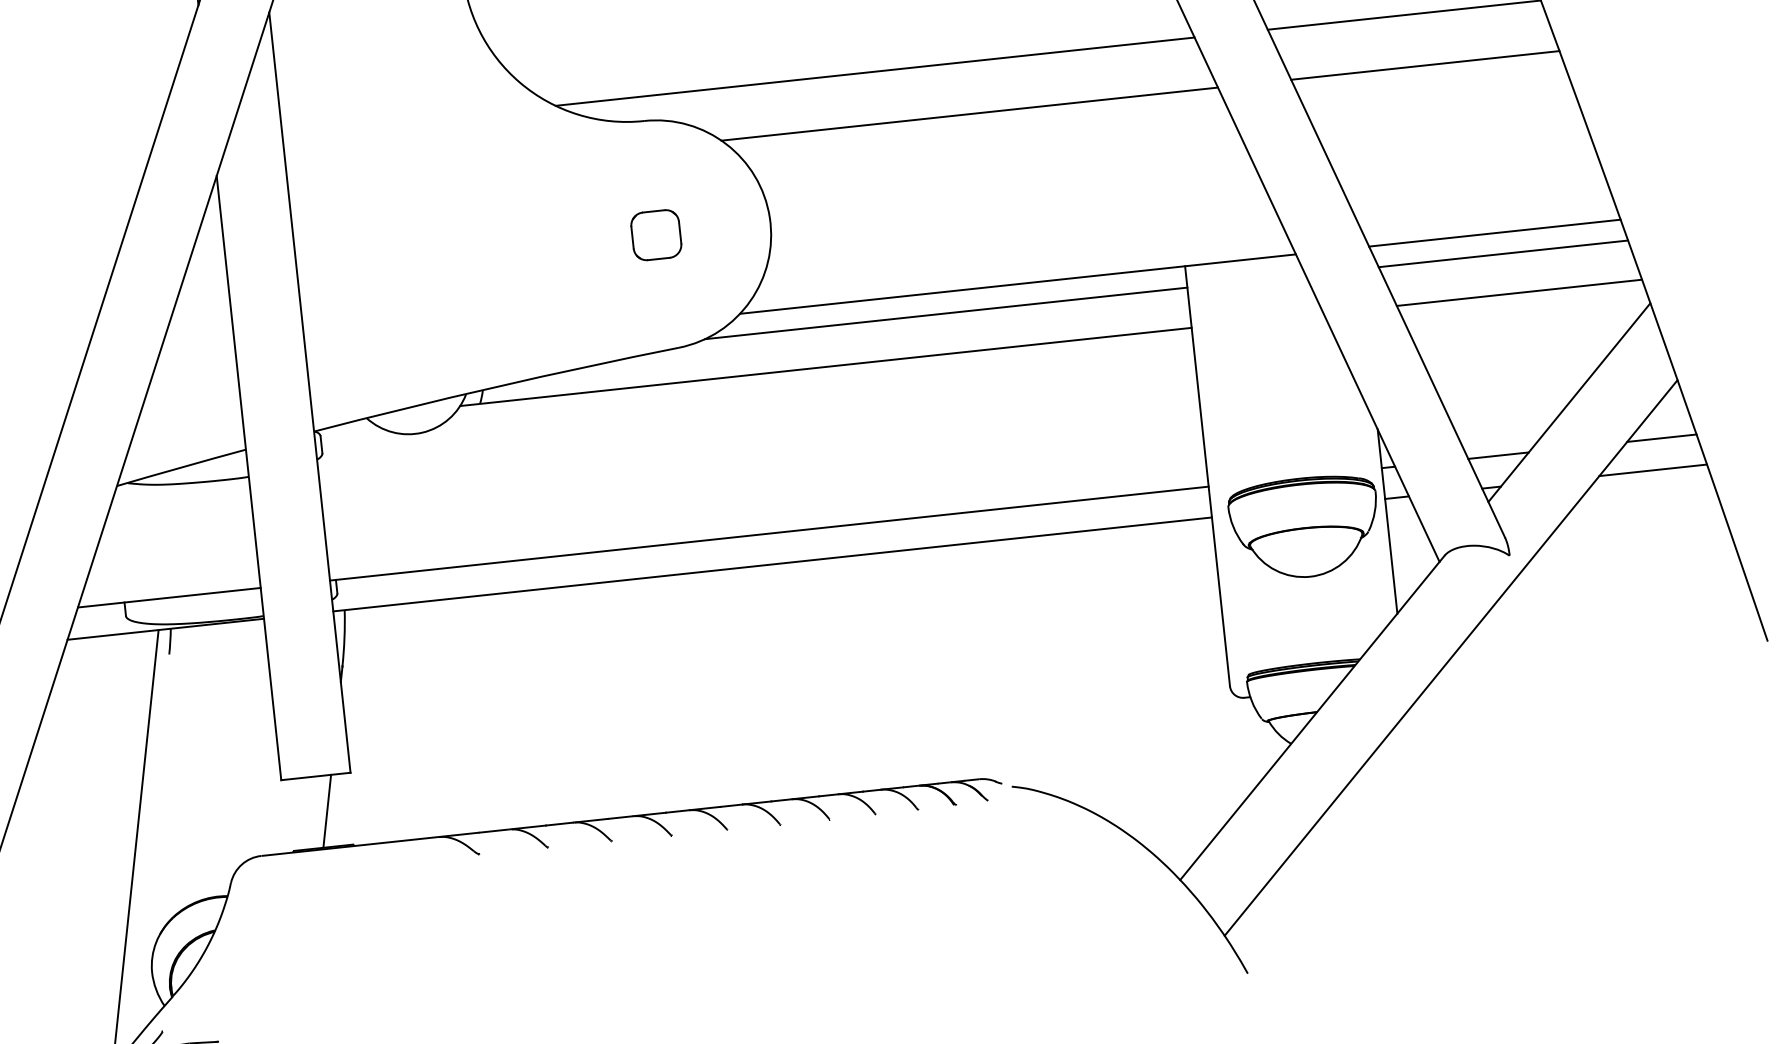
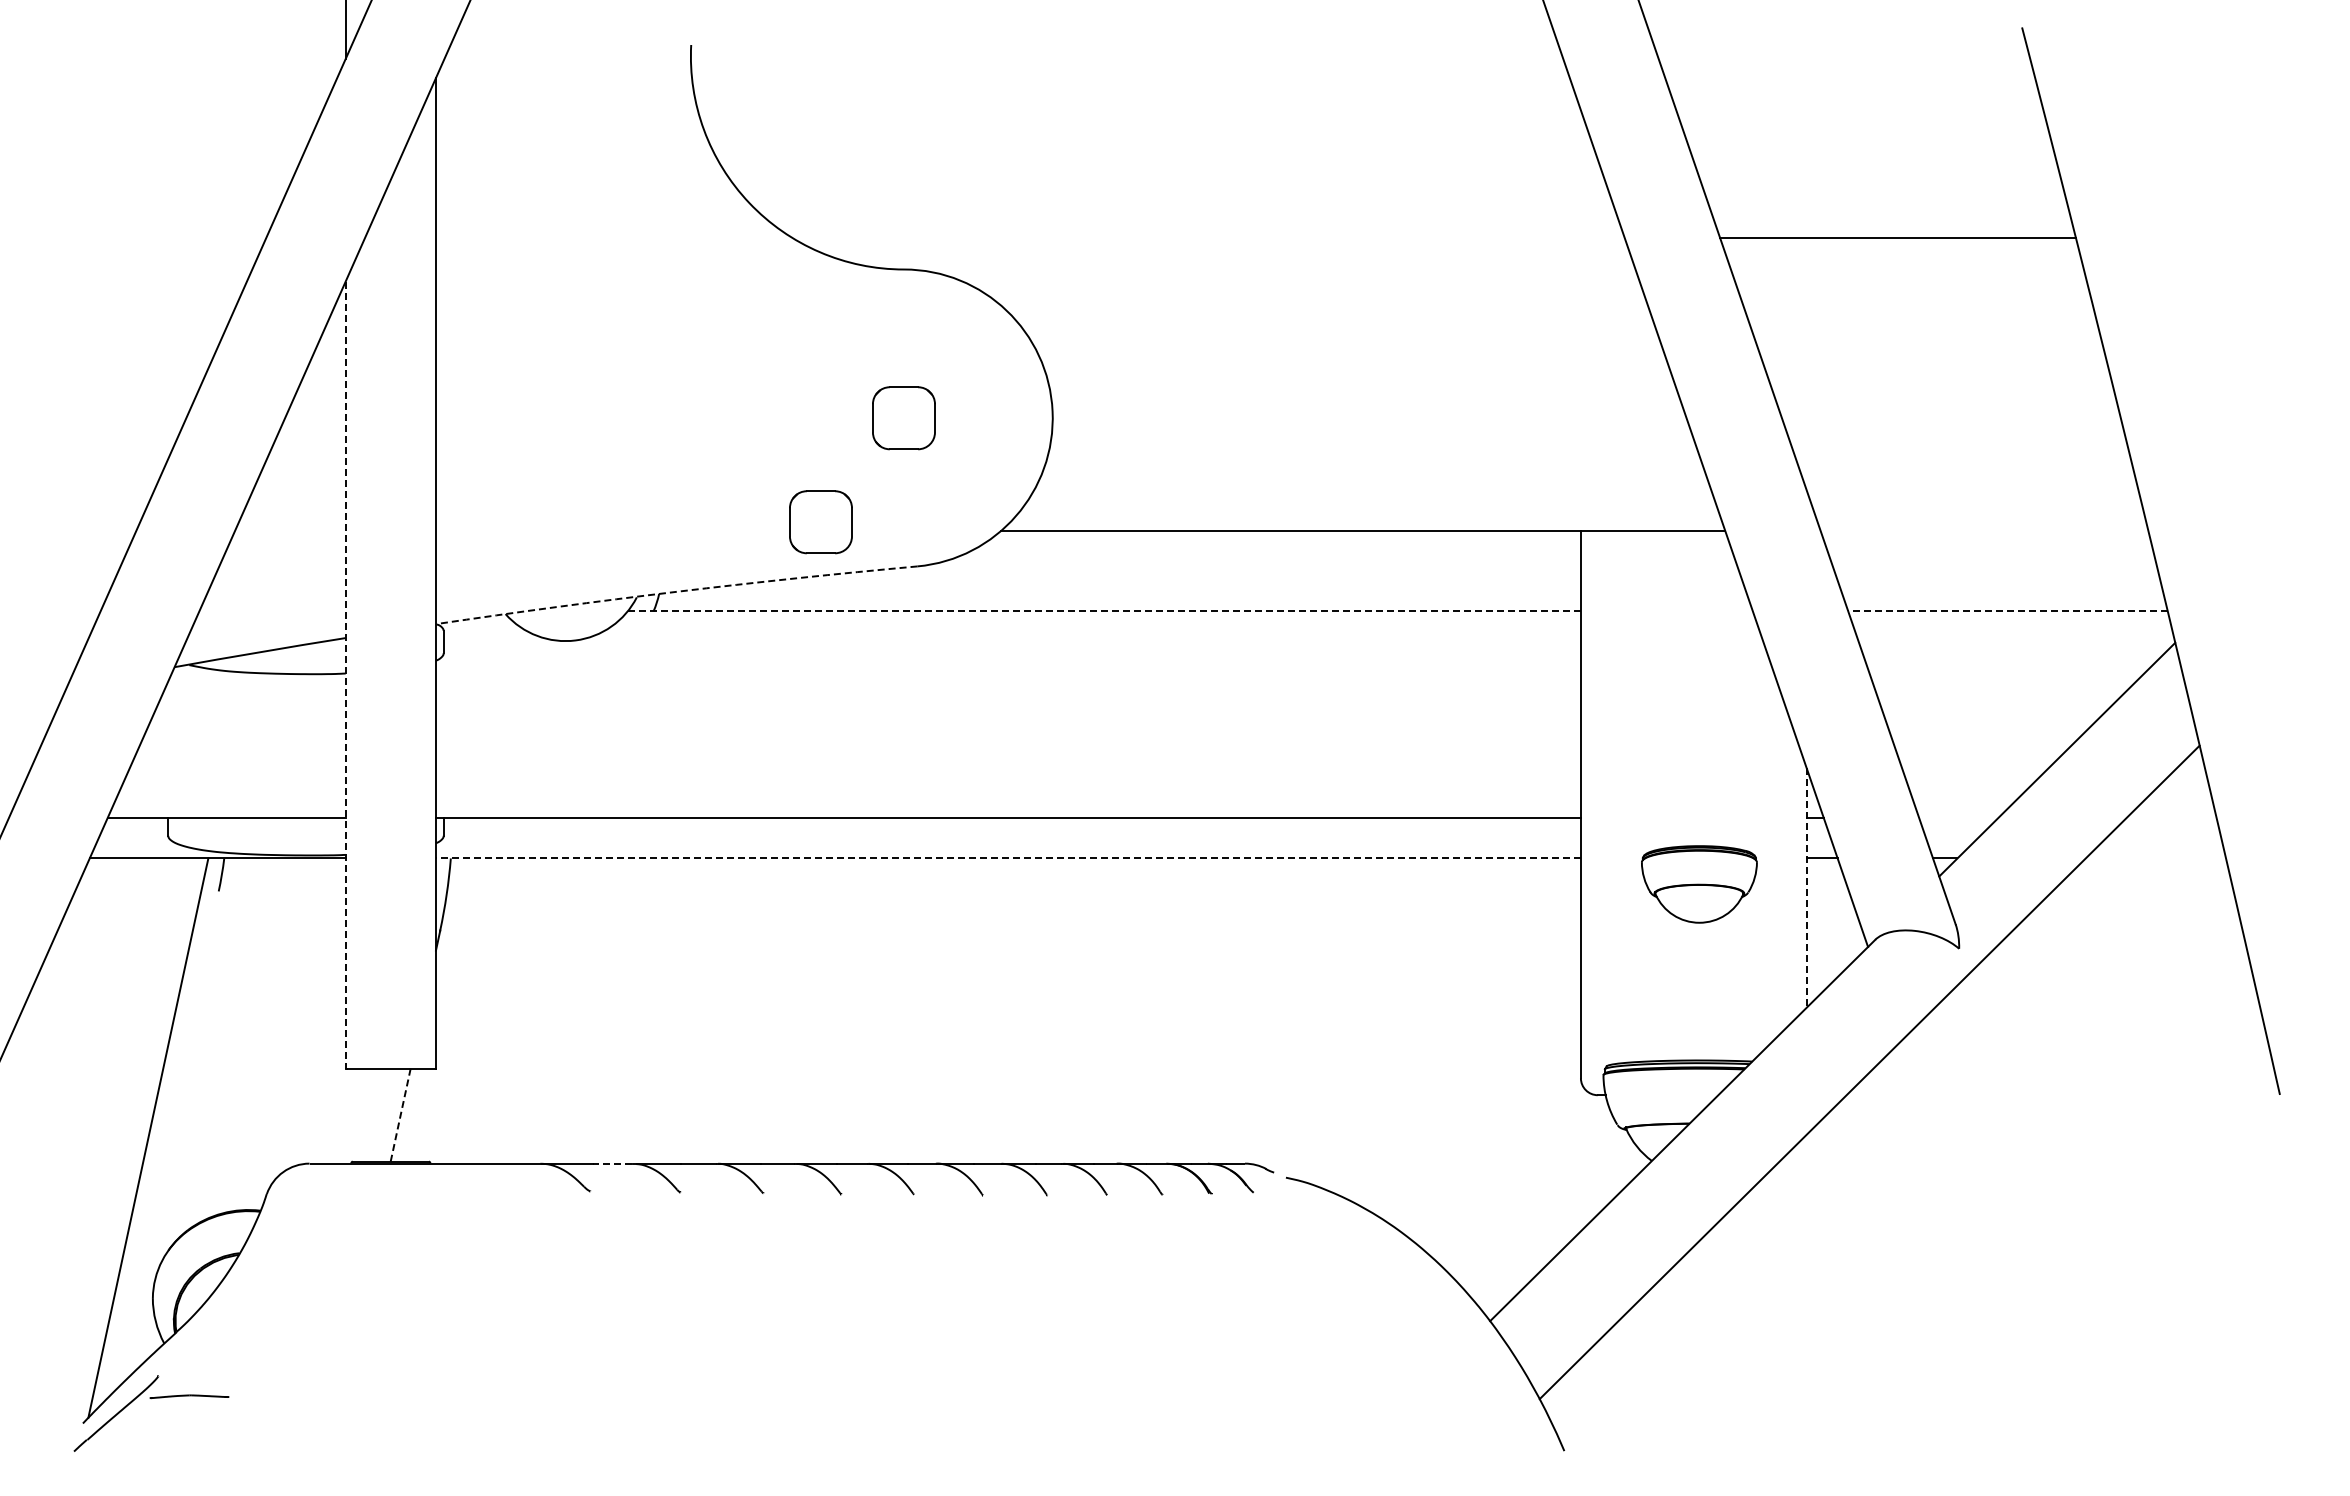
line: (1424, 65) -> (1917, 305), removed
line: (875, 71) -> (1208, 237), removed
line: (969, 114) -> (1323, 305), removed
line: (1494, 233) -> (1984, 531), removed
line: (1503, 253) -> (1992, 558), removed
line: (1519, 292) -> (2007, 611), solid -> dashed
line: (946, 313) -> (1266, 558), removed
part: (600, 322) -> (820, 522), added
line: (826, 367) -> (1104, 611), solid -> dashed
arc: (495, 386) -> (676, 591), solid -> dashed
line: (1661, 438) -> (2171, 818), removed
line: (1498, 455) -> (1958, 818), removed
line: (1652, 470) -> (2155, 858), removed
line: (248, 478) -> (345, 675), solid -> dashed
line: (1387, 522) -> (1806, 888), solid -> dashed
part: (1305, 527) -> (1699, 884), size x0.6
line: (771, 564) -> (1007, 858), solid -> dashed
line: (327, 811) -> (400, 1115), solid -> dashed
line: (493, 831) -> (612, 1163), solid -> dashed

